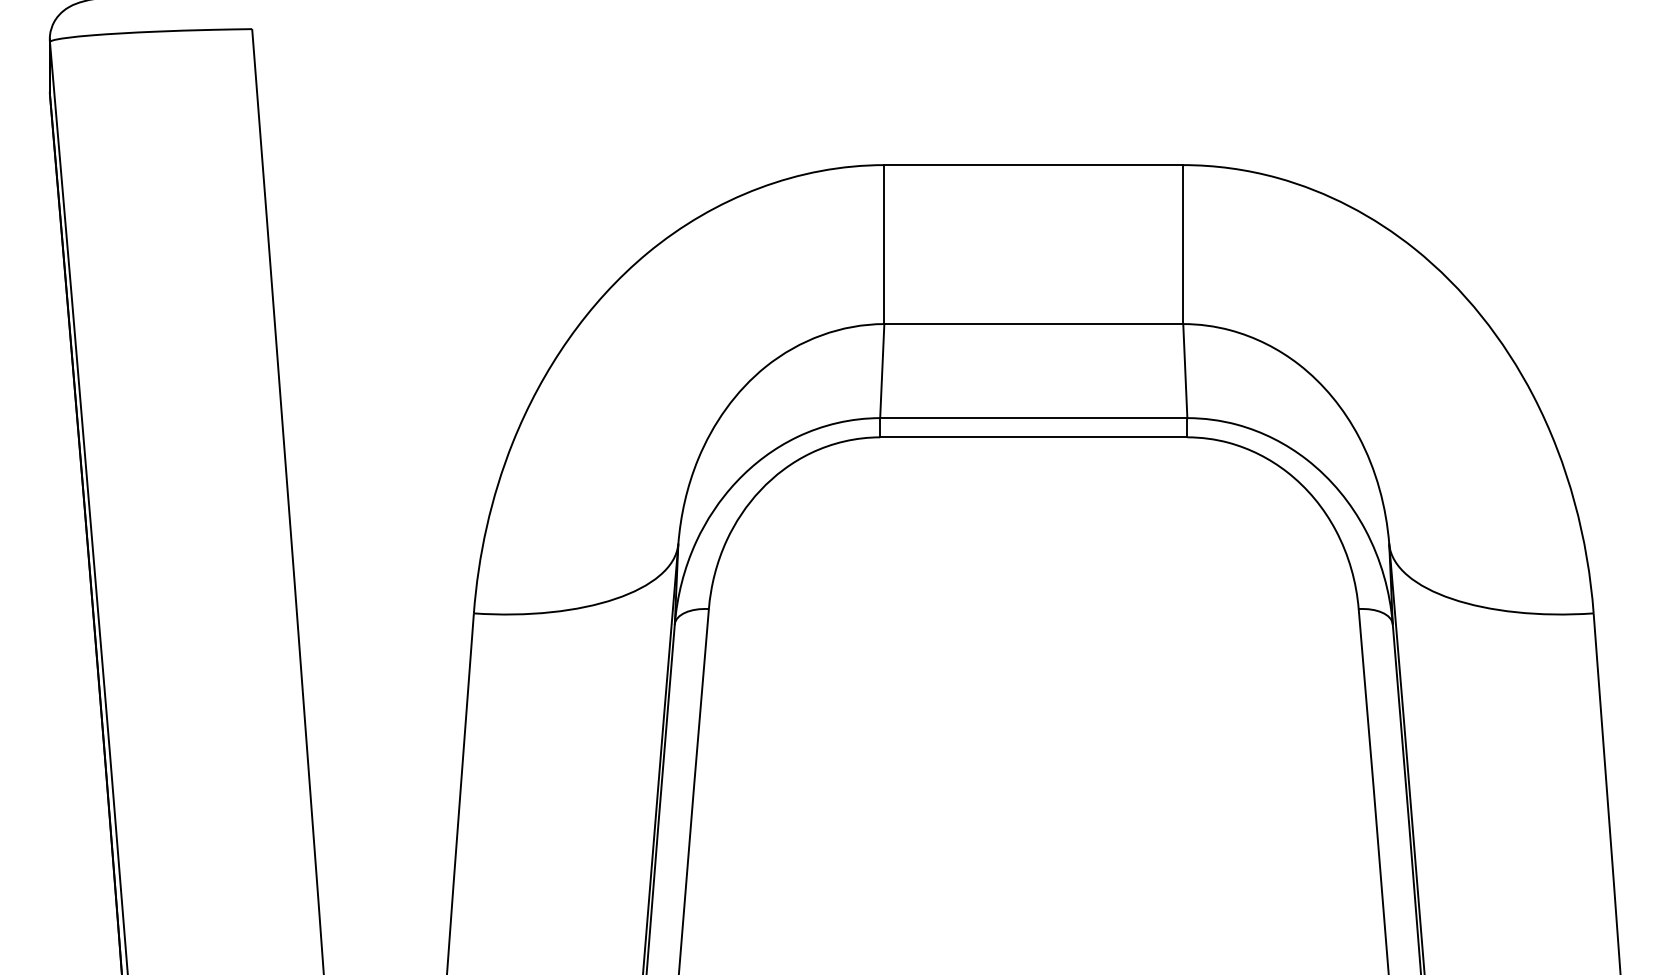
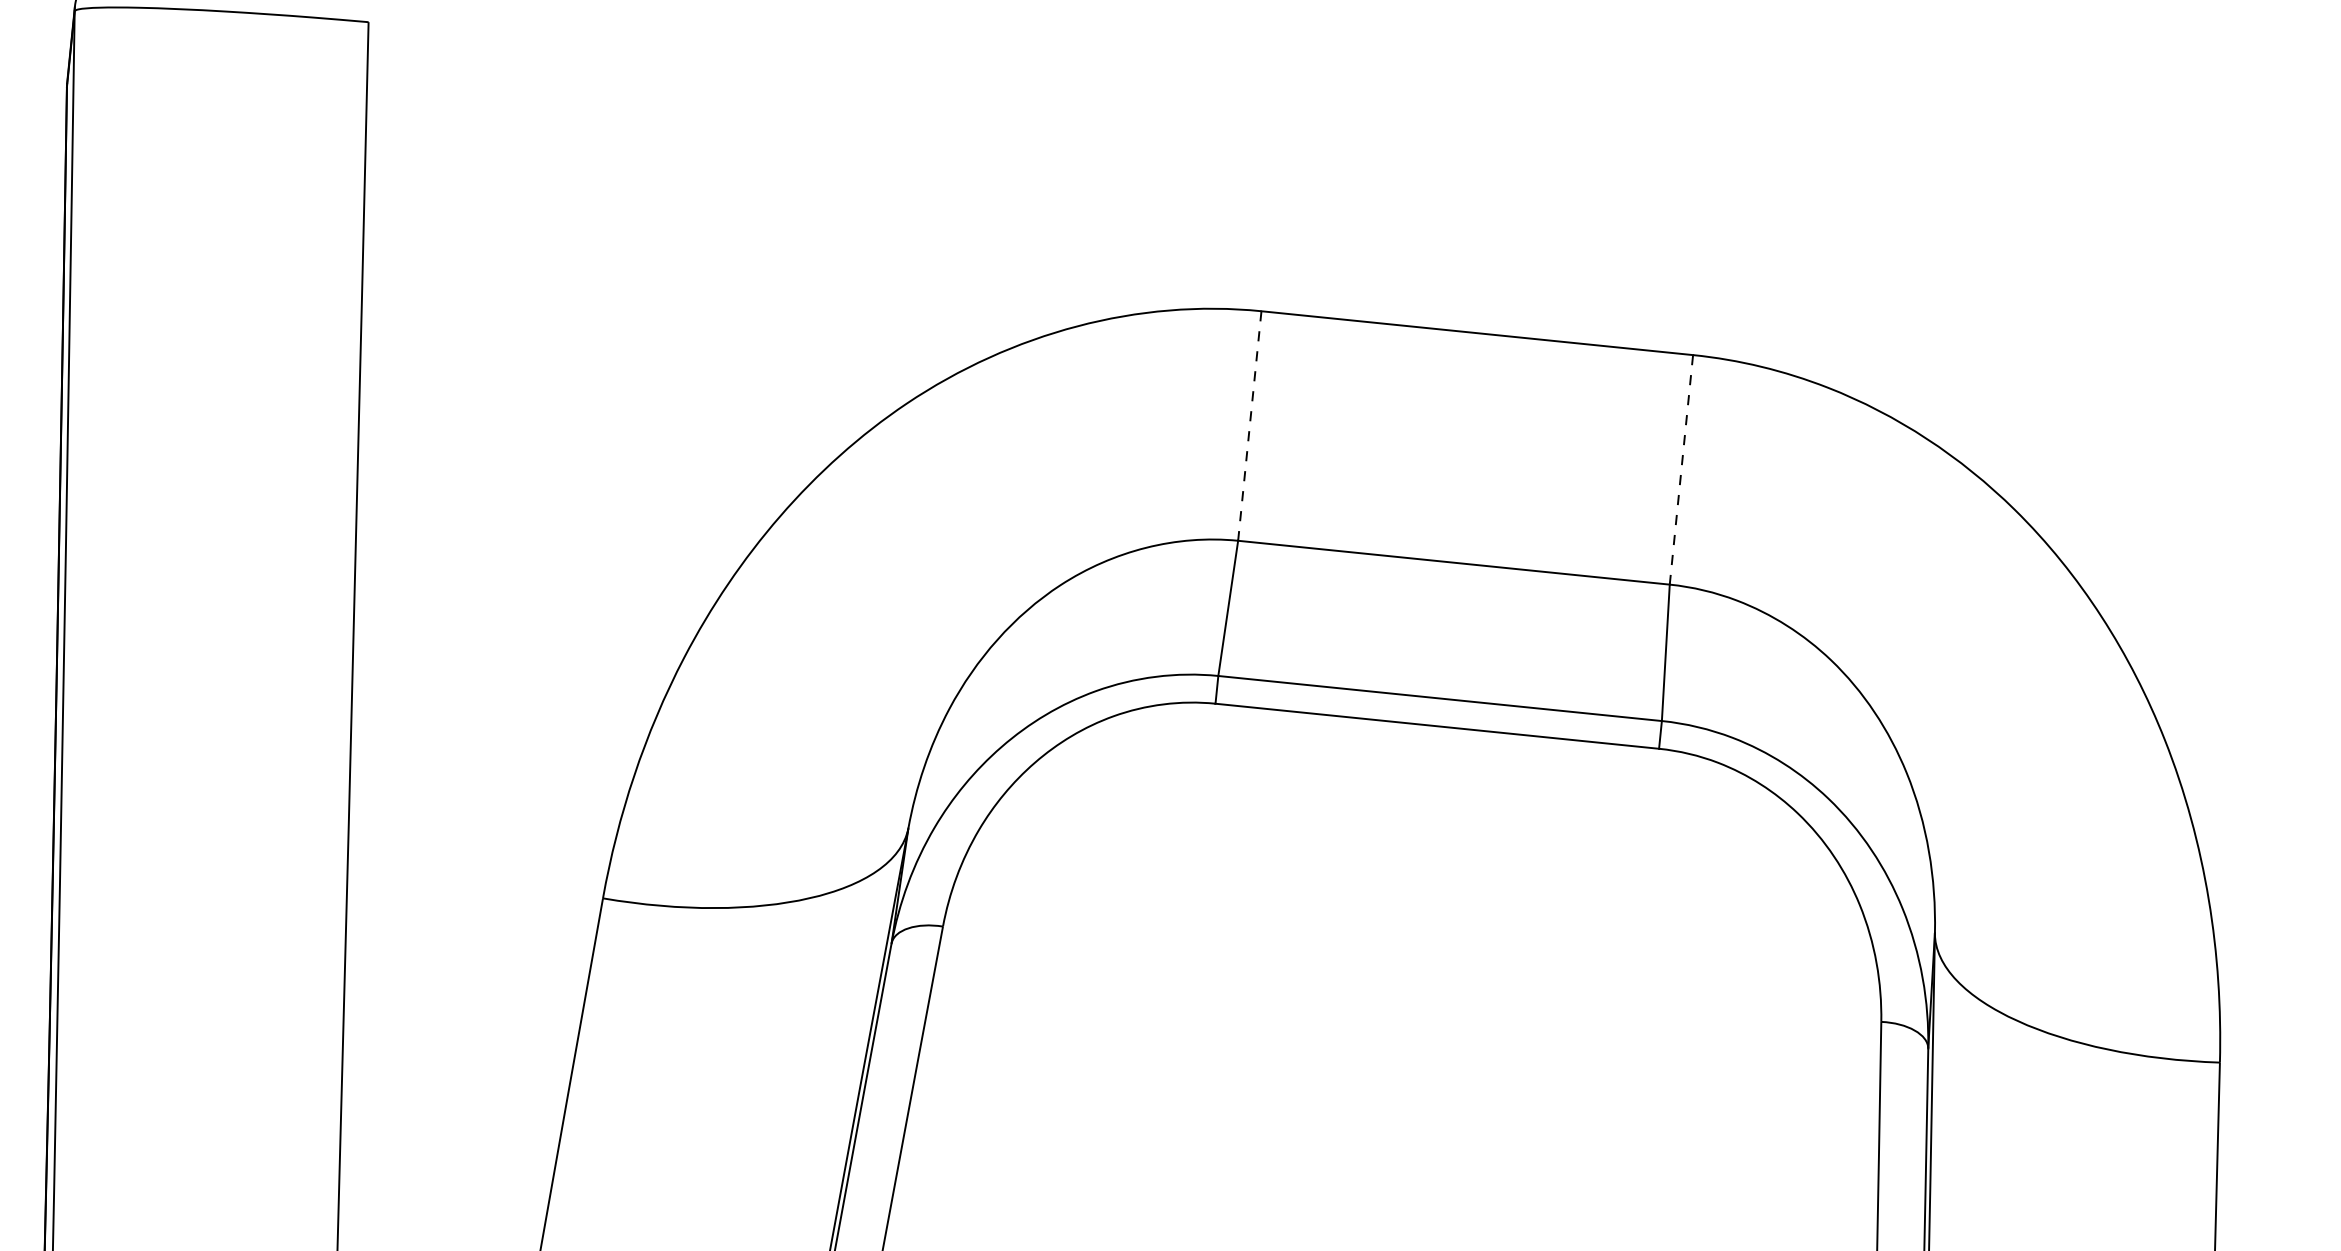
line: (884, 245) -> (1249, 427), solid -> dashed
line: (1183, 245) -> (1681, 471), solid -> dashed

